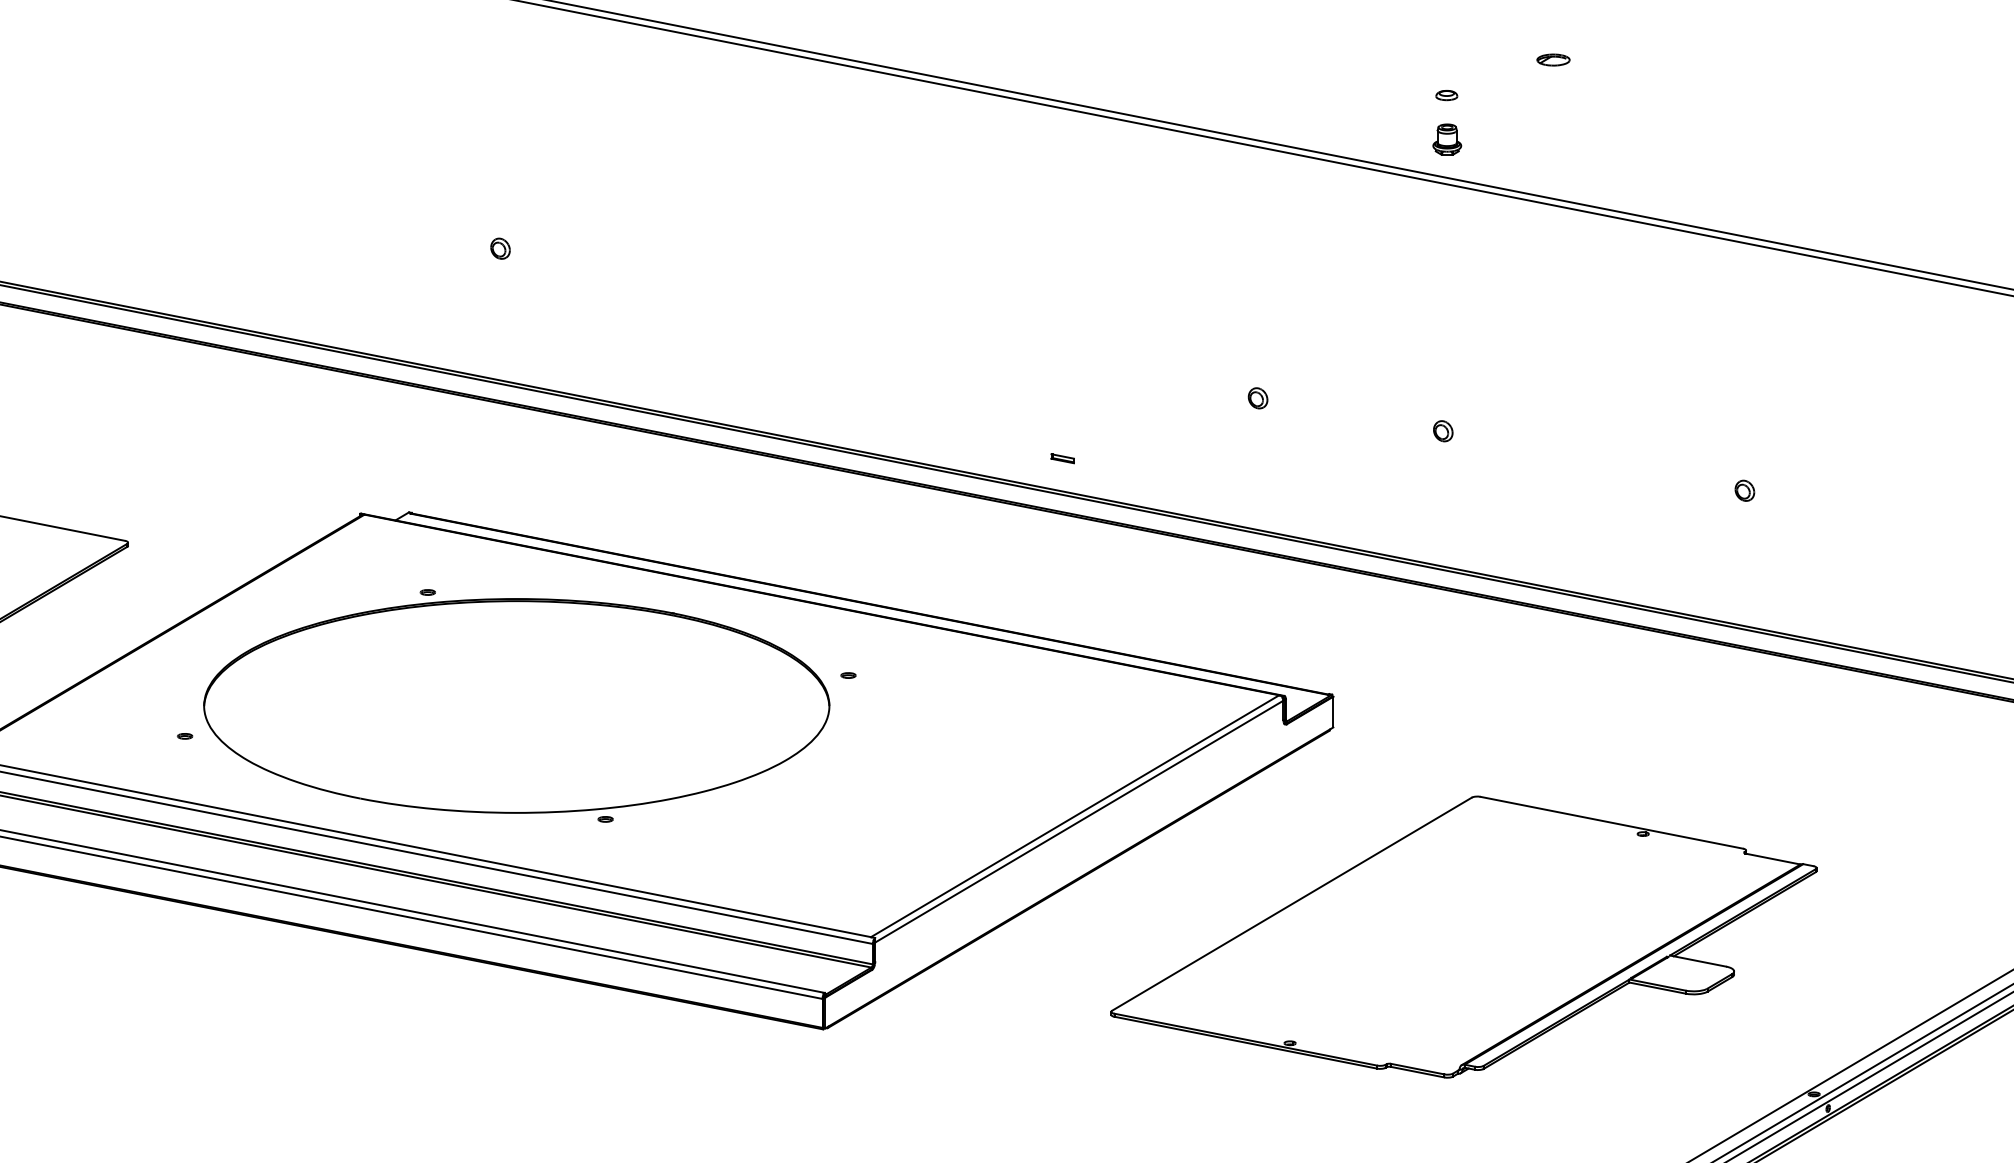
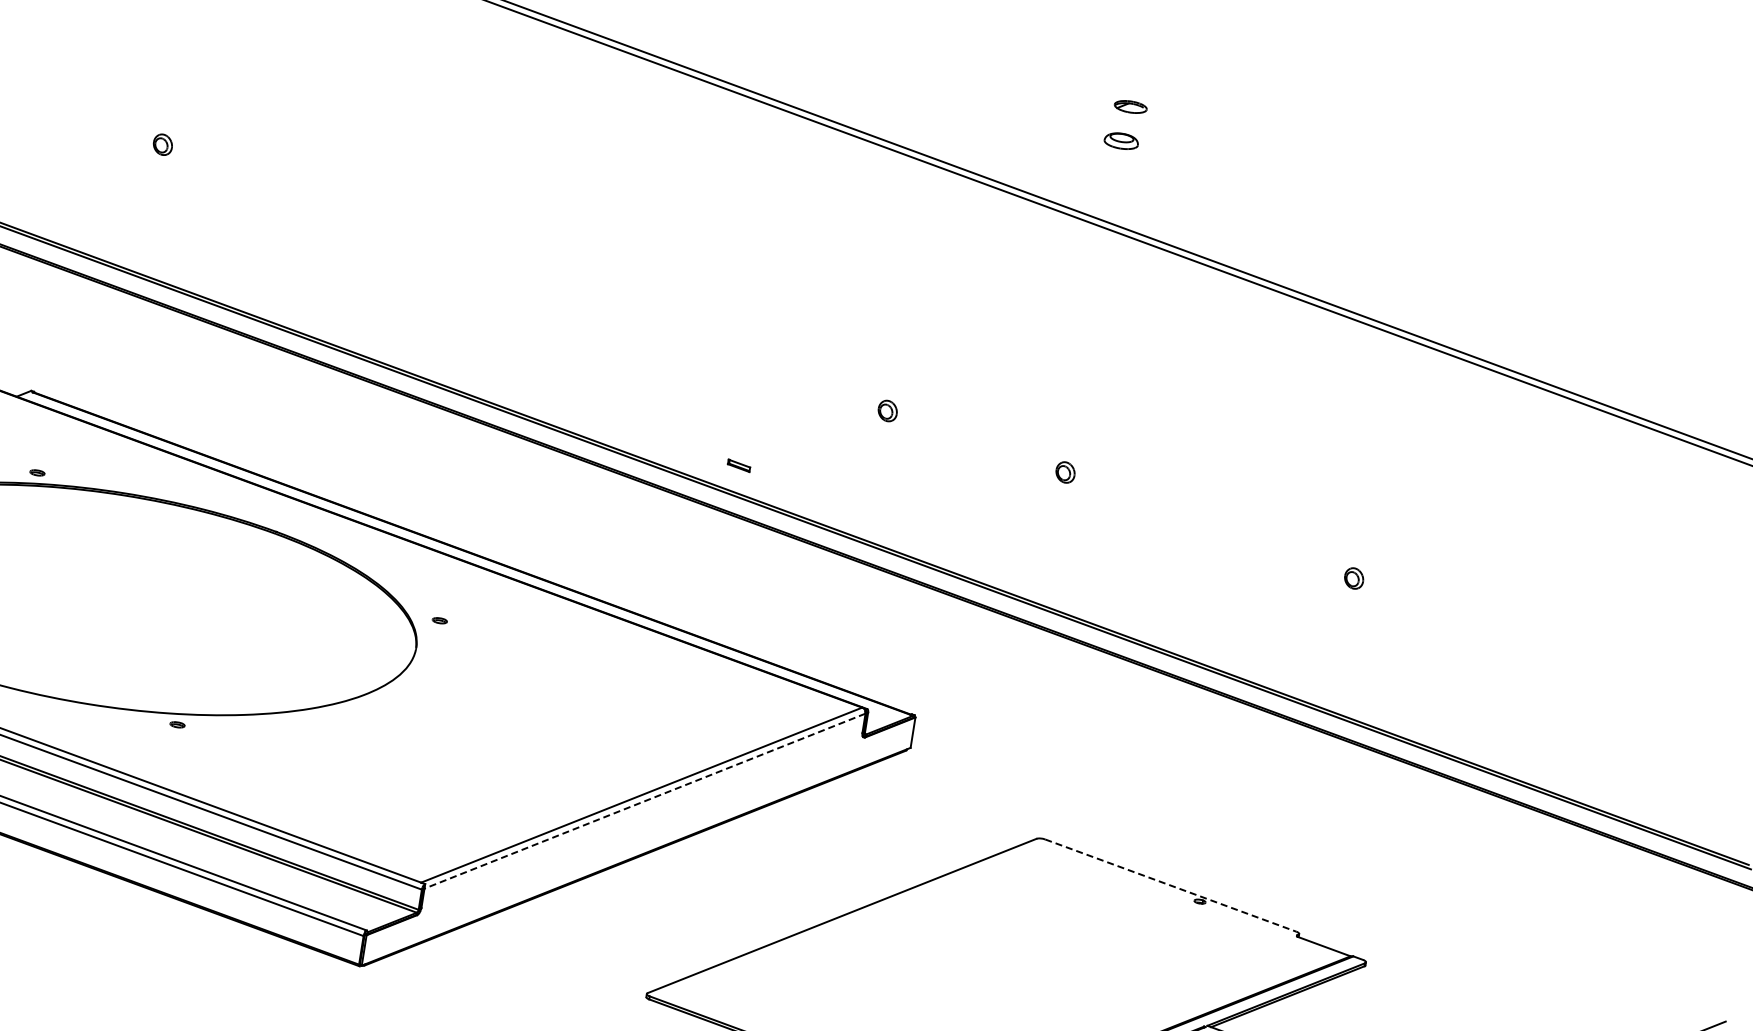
part: (1553, 59) -> (1130, 106), moved
part: (1446, 95) -> (1121, 141), size x1.6
part: (1447, 139) -> (1115, 185), removed
part: (1062, 458) -> (738, 465), moved
line: (1078, 821) -> (644, 800), solid -> dashed
line: (1611, 822) -> (1170, 885), solid -> dashed

